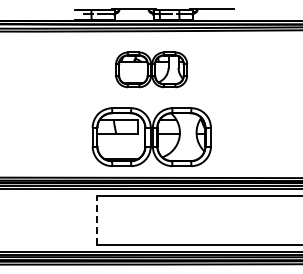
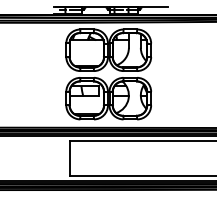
part: (151, 69) -> (108, 50), size x1.67
line: (97, 220) -> (69, 158), dashed -> solid

